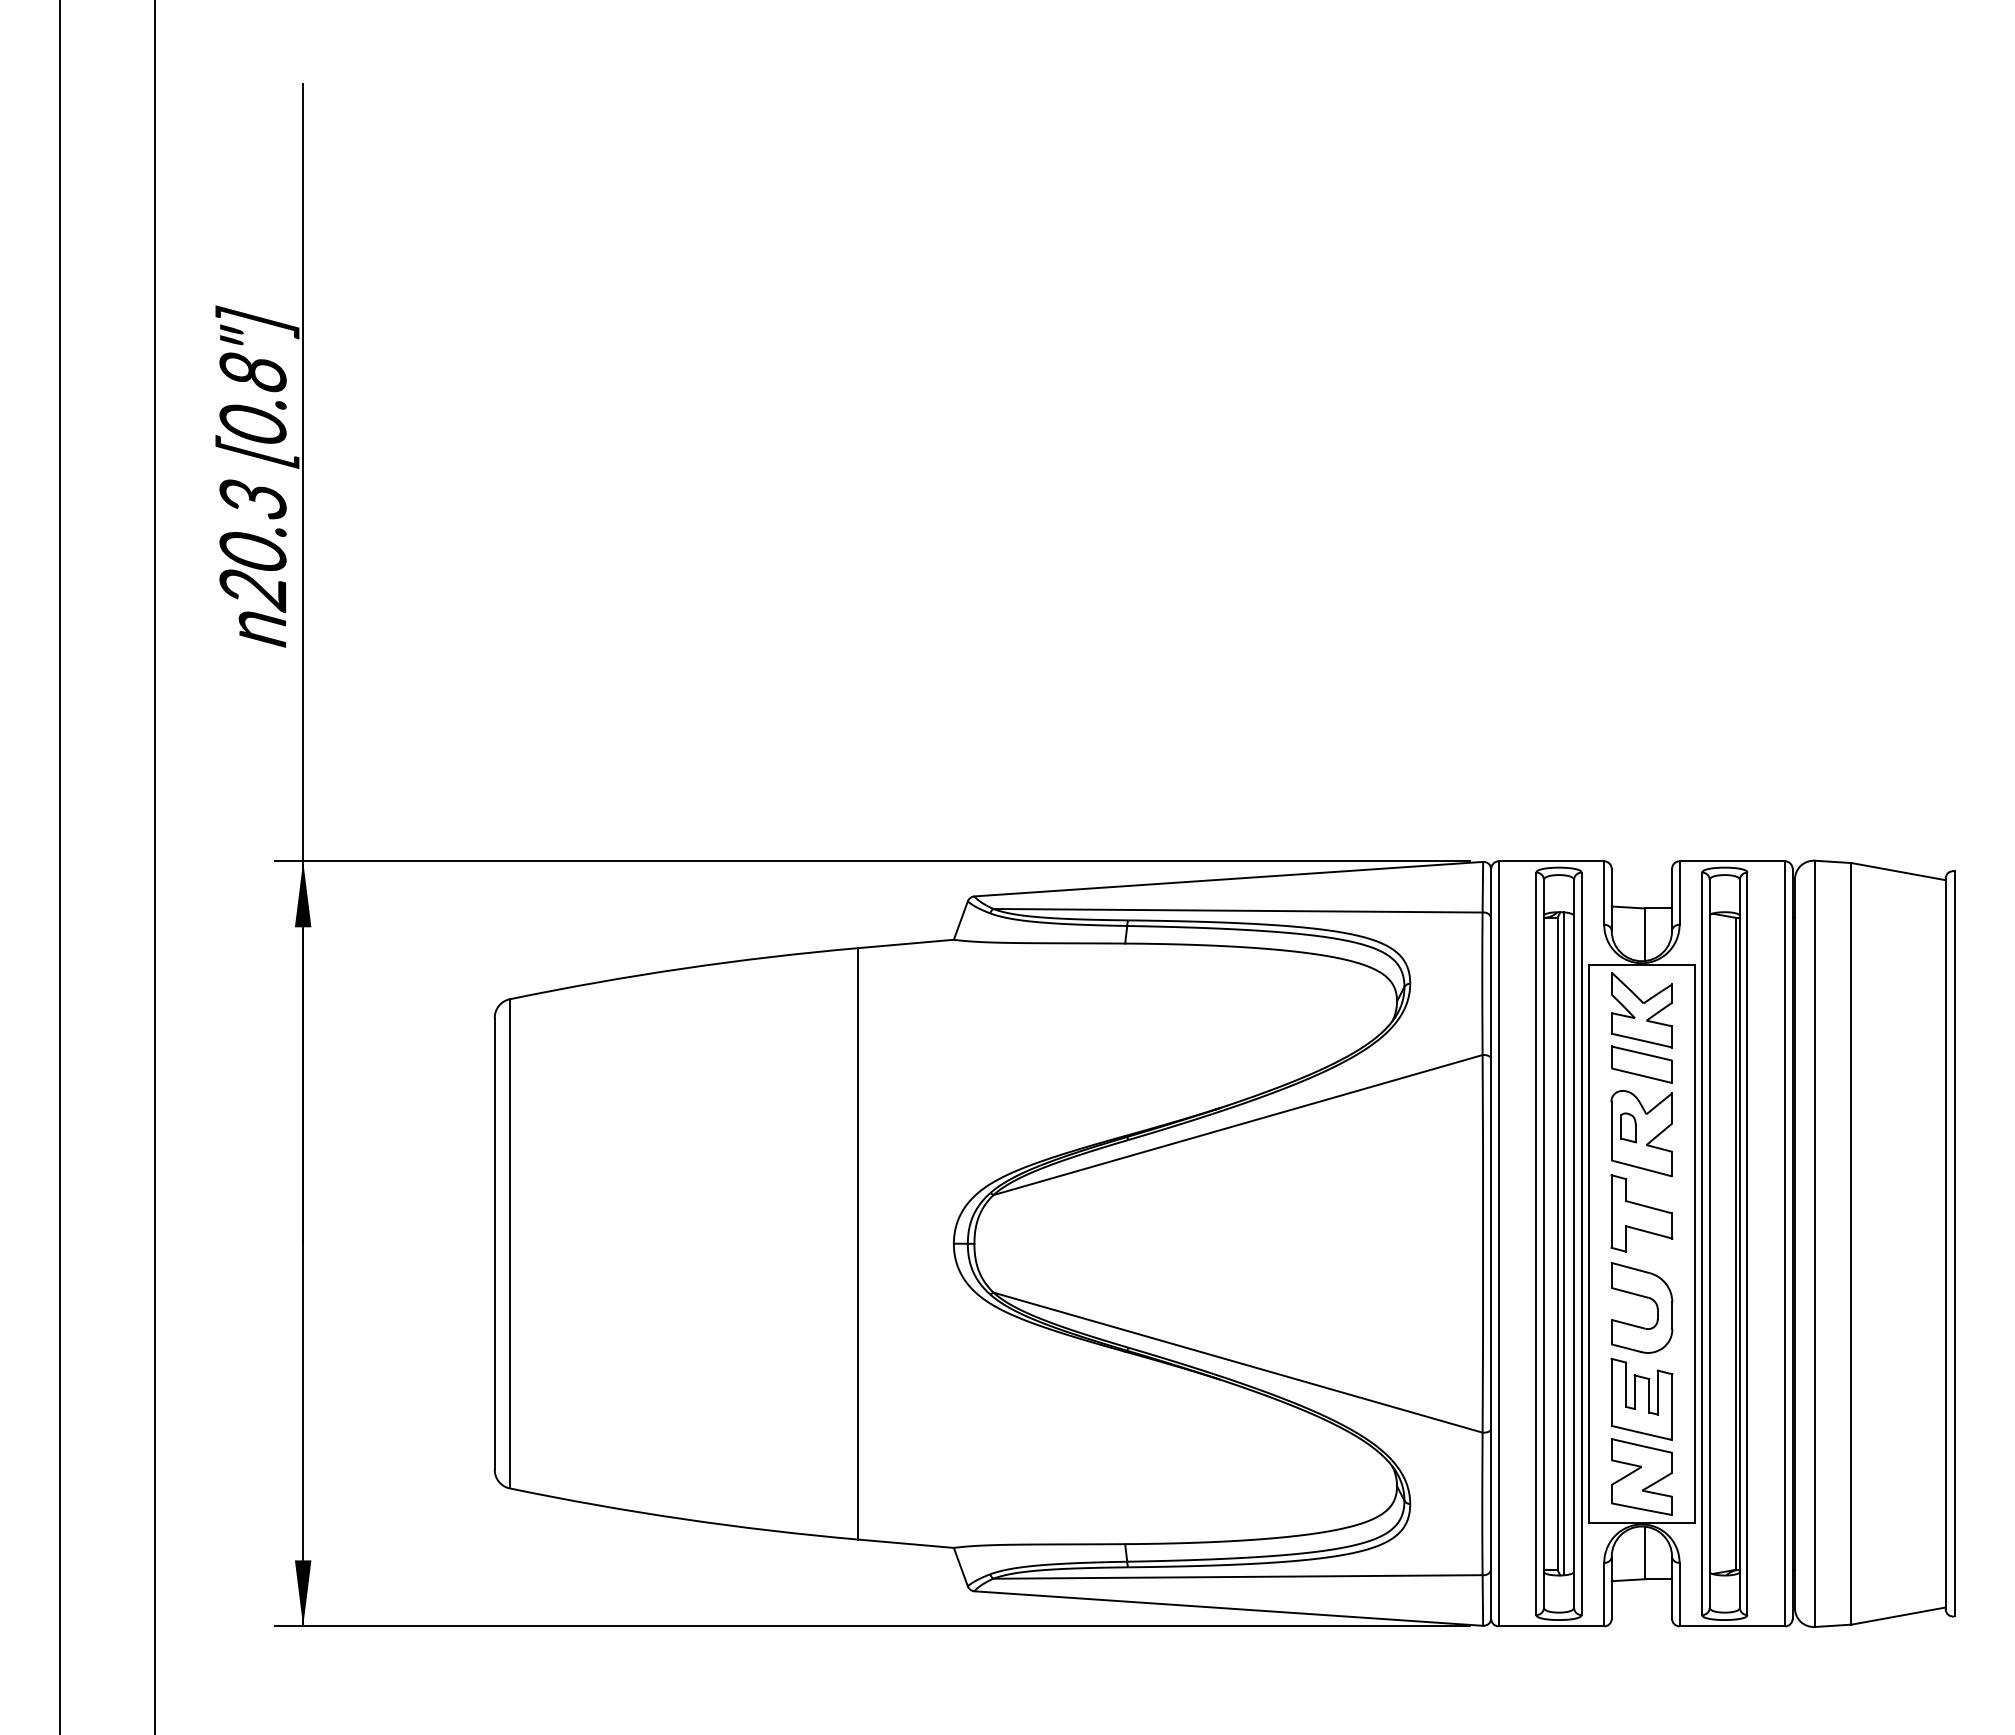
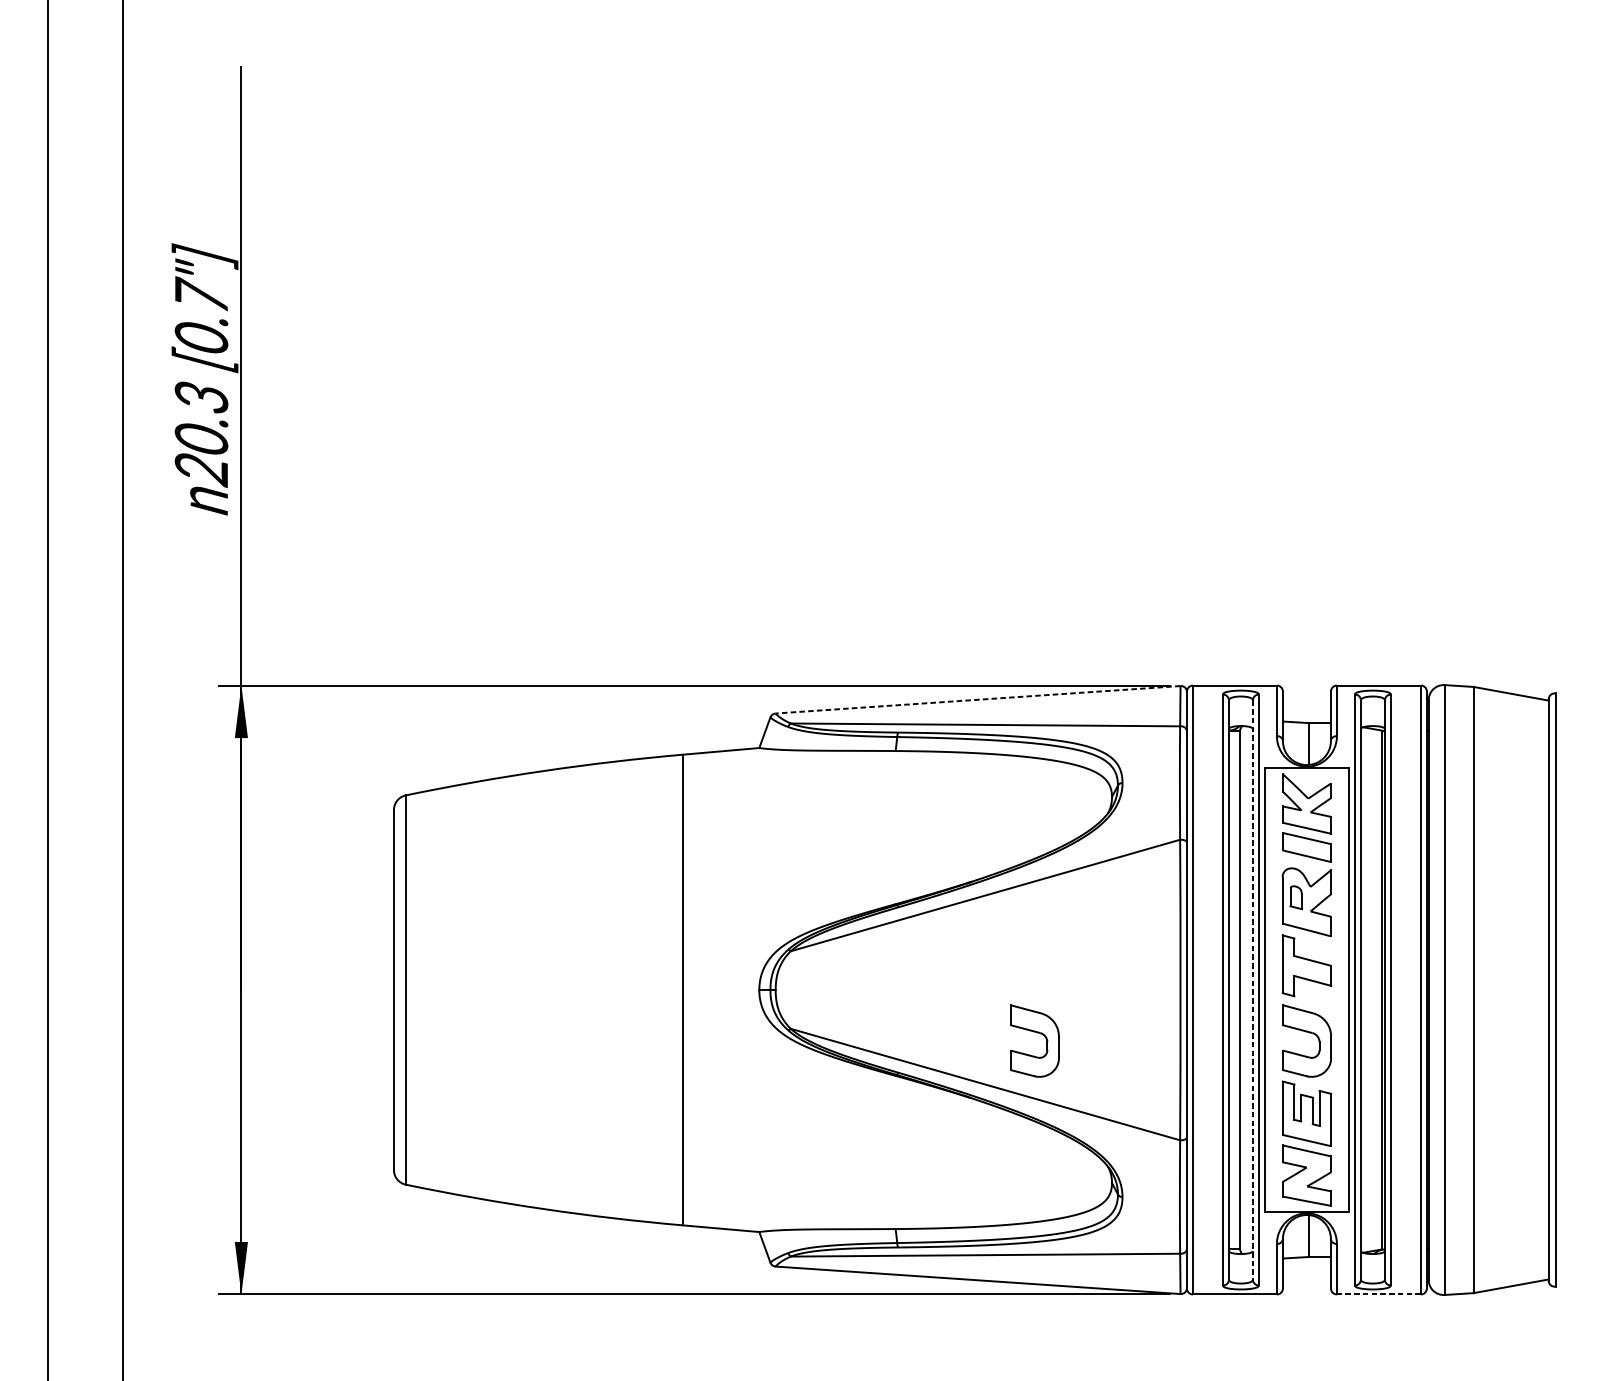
text: (252, 369) -> (201, 294), [0.8"] -> [0.7"]
line: (1228, 879) -> (977, 700), solid -> dashed
line: (1563, 1243) -> (1244, 989), removed
line: (1574, 1243) -> (1253, 989), solid -> dashed
part: (1304, 1298) -> (1038, 1033), added
line: (1732, 1626) -> (1379, 1294), solid -> dashed

